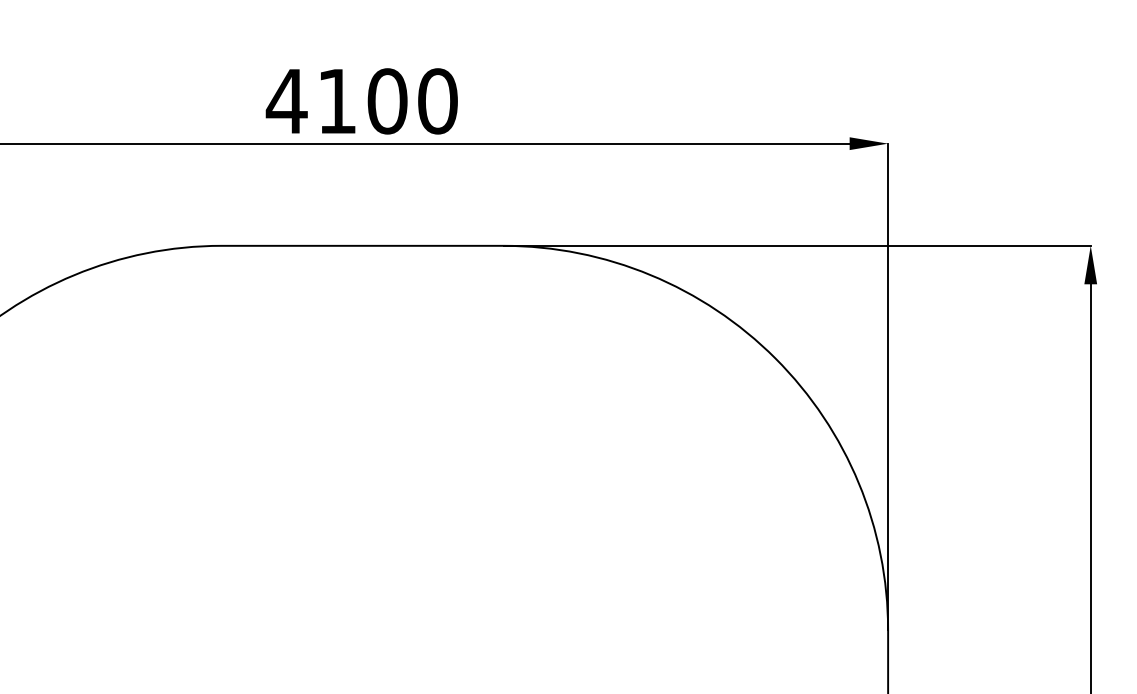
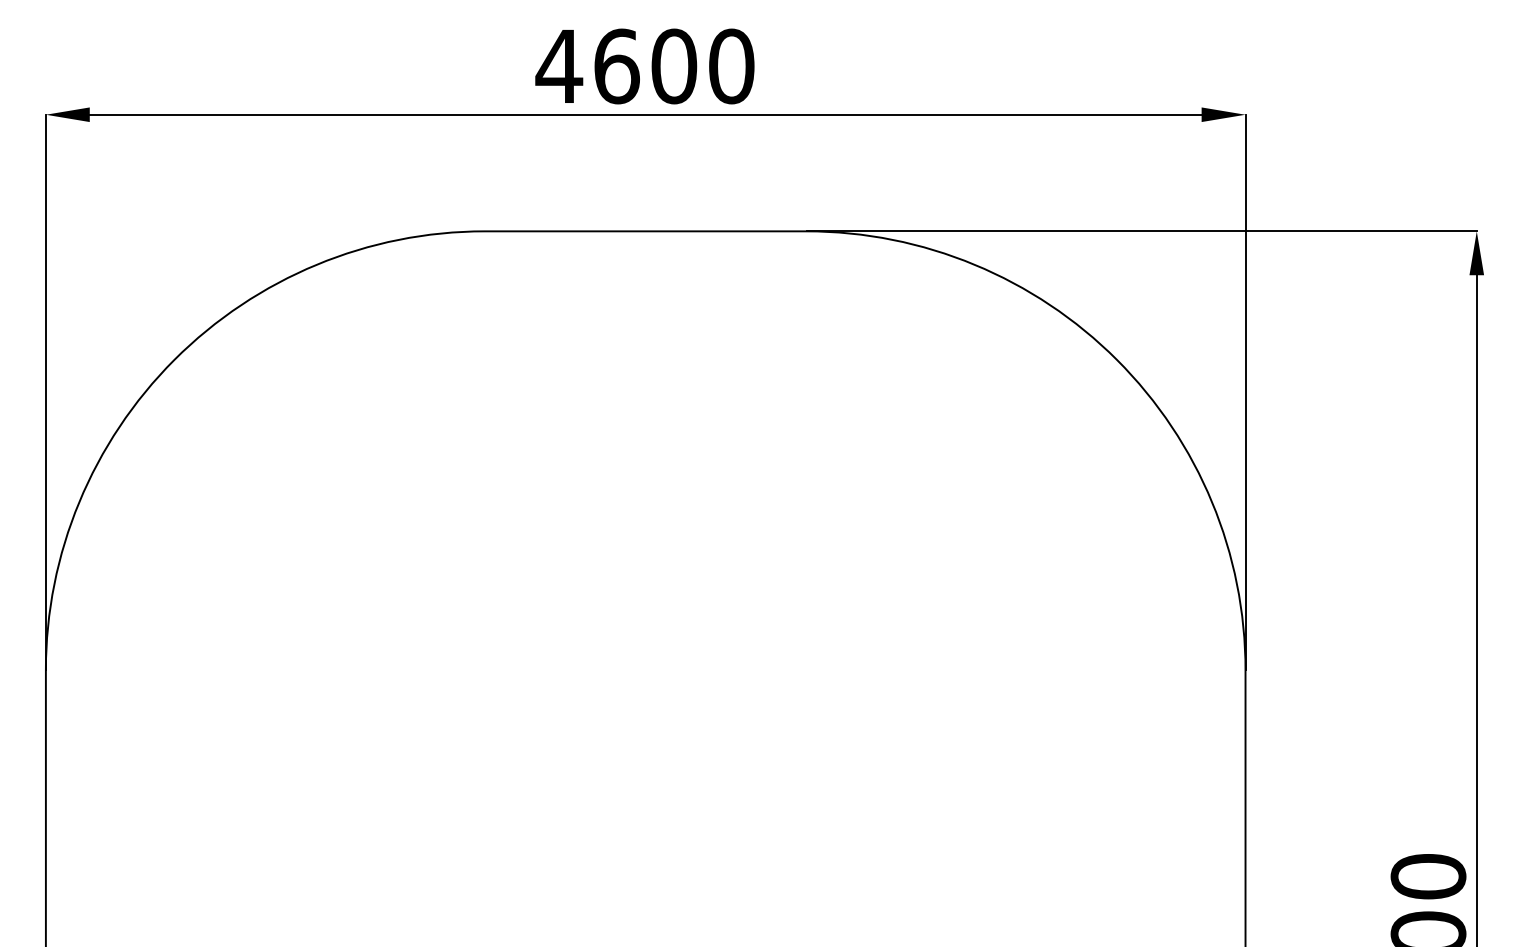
text: (336, 101) -> (616, 66), 4100 -> 4600

